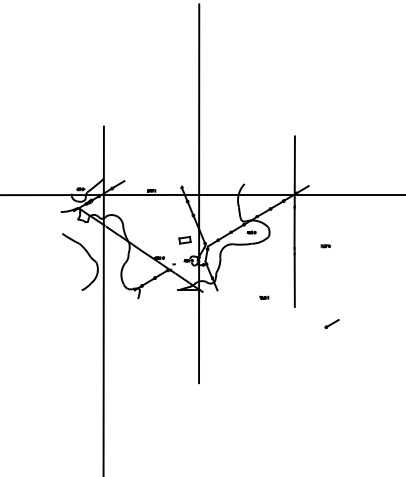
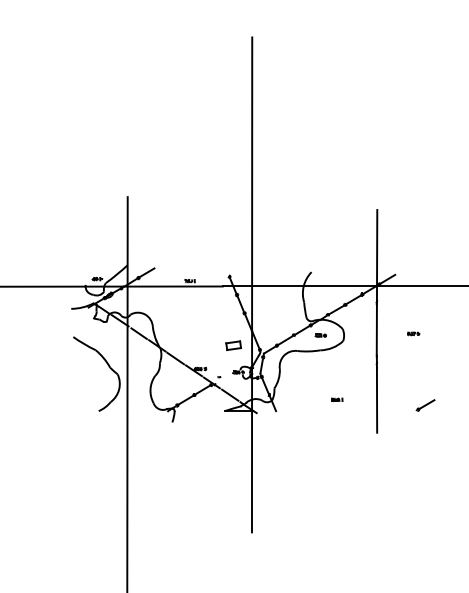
part: (325, 246) -> (413, 334), moved
part: (264, 297) -> (337, 399), moved
part: (331, 324) -> (425, 406), moved

